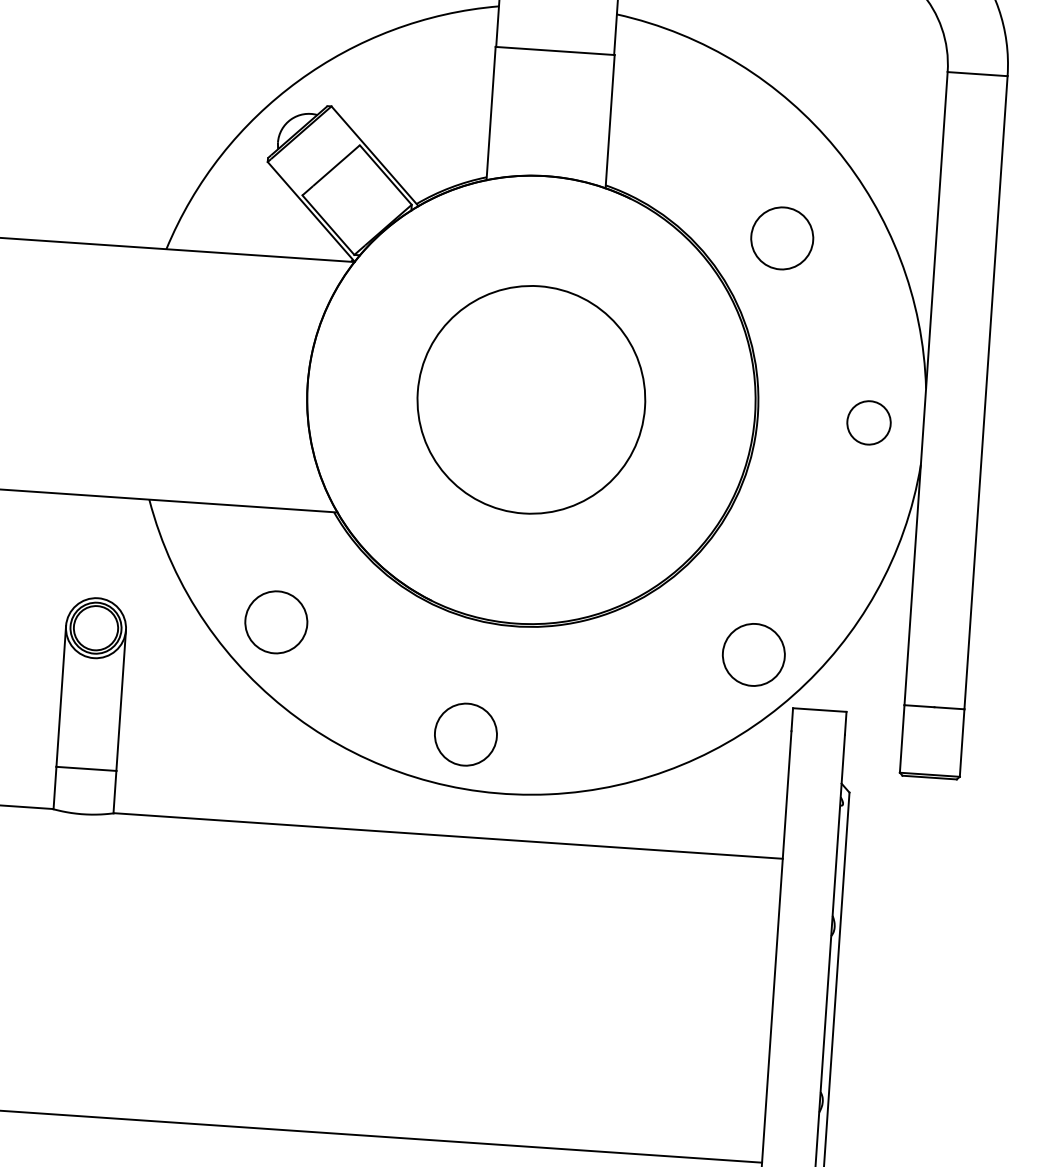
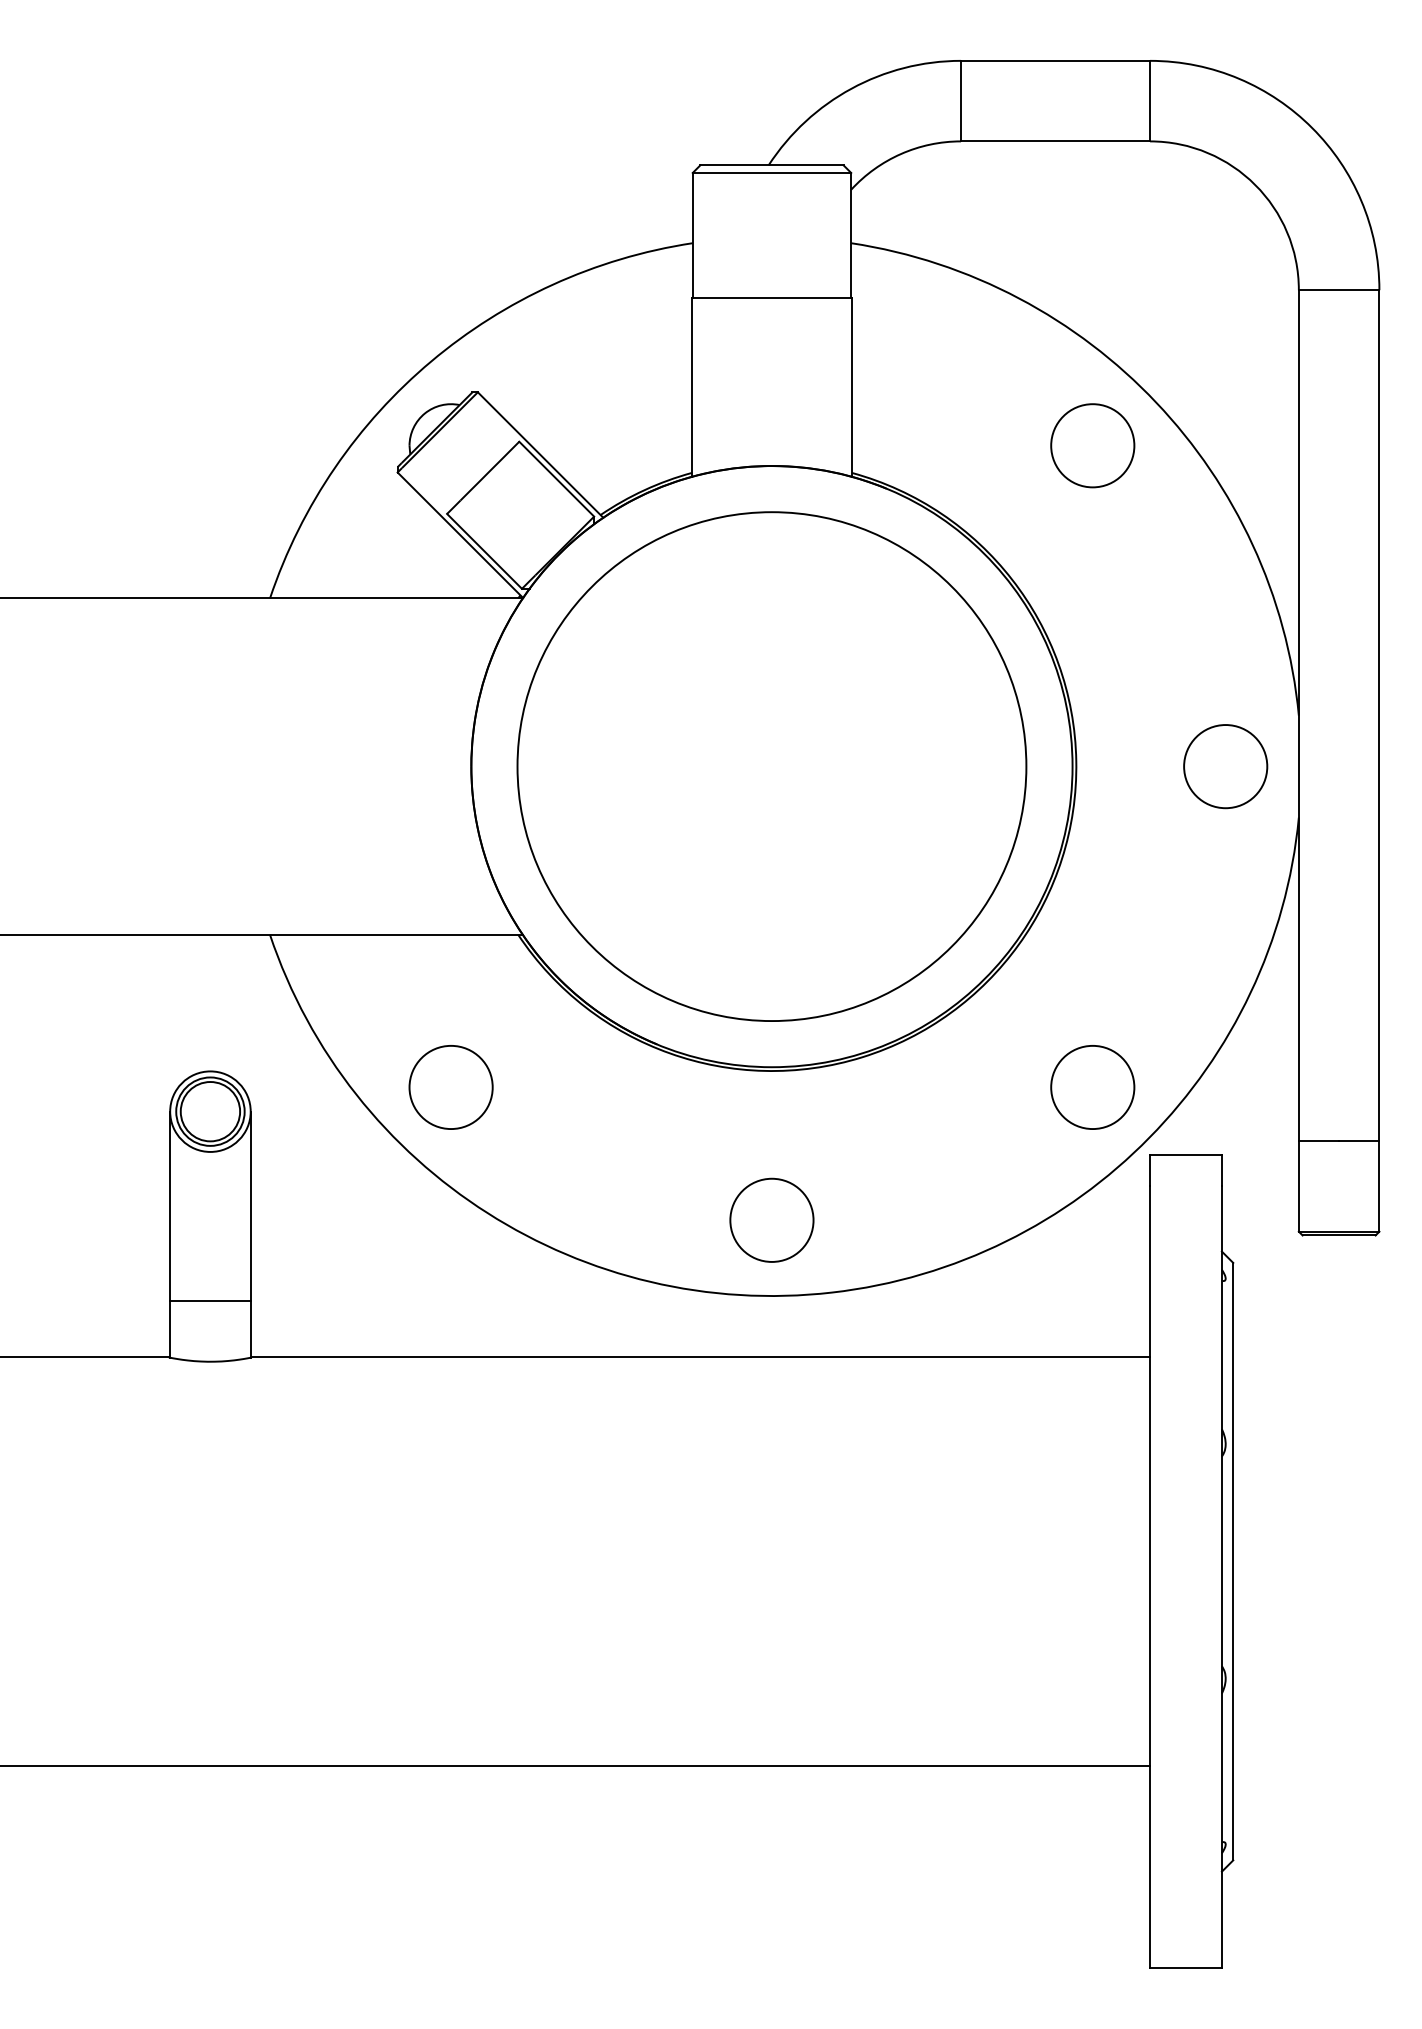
circle: (782, 238) -> (1092, 445), moved
circle: (531, 399) -> (771, 766), size x1.67
circle: (868, 422) -> (1225, 766), size x1.43
circle: (465, 734) -> (771, 1219), moved

